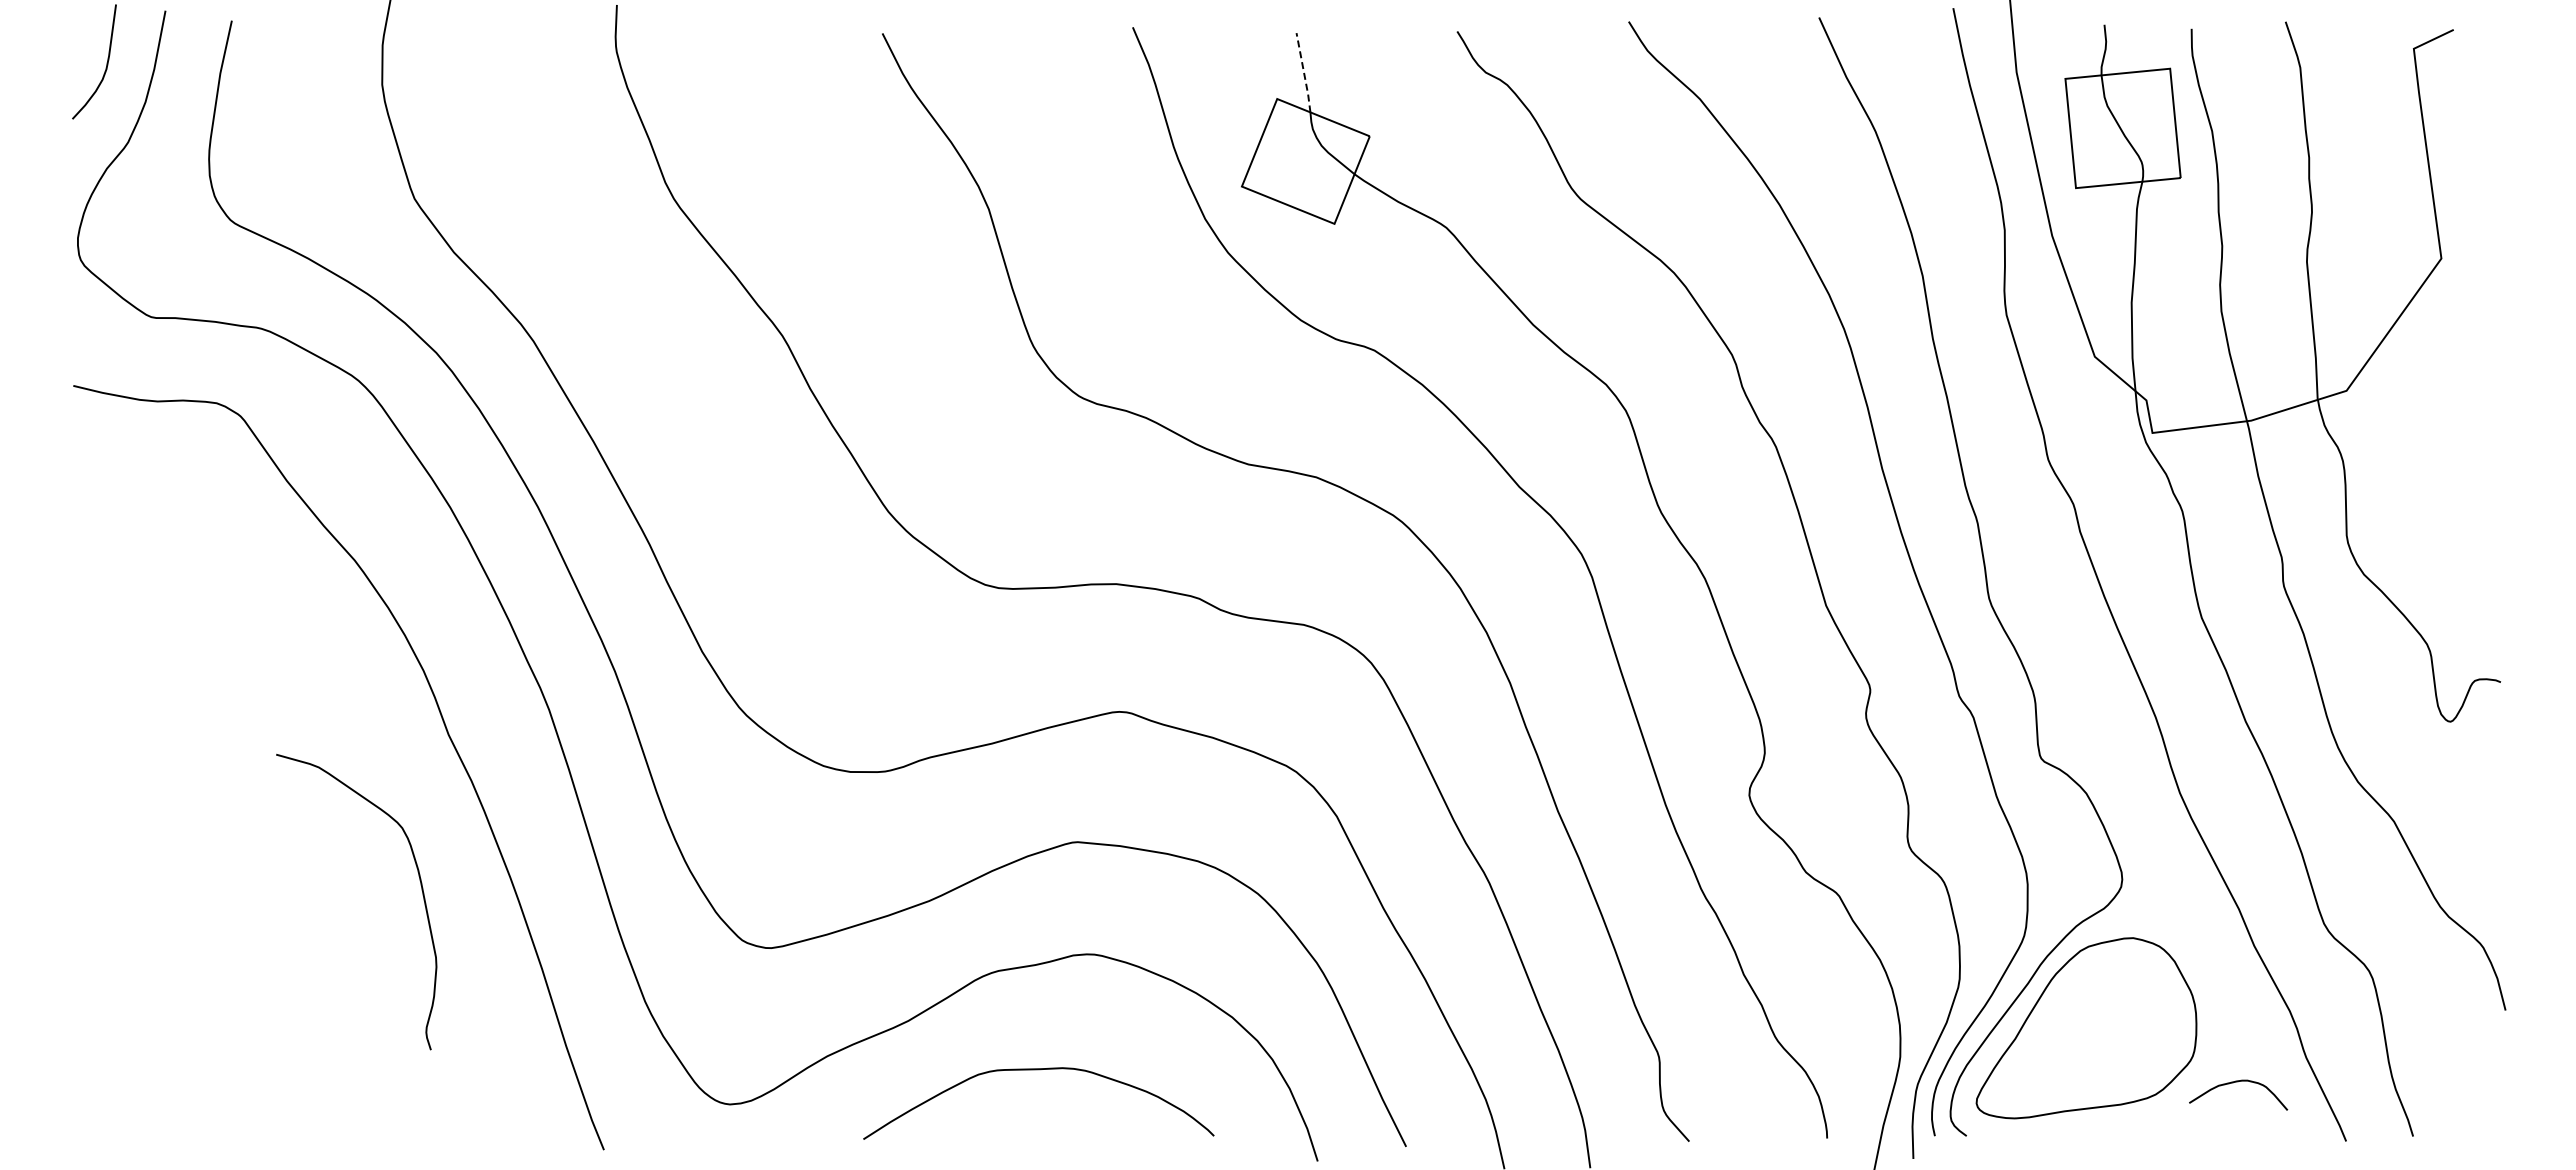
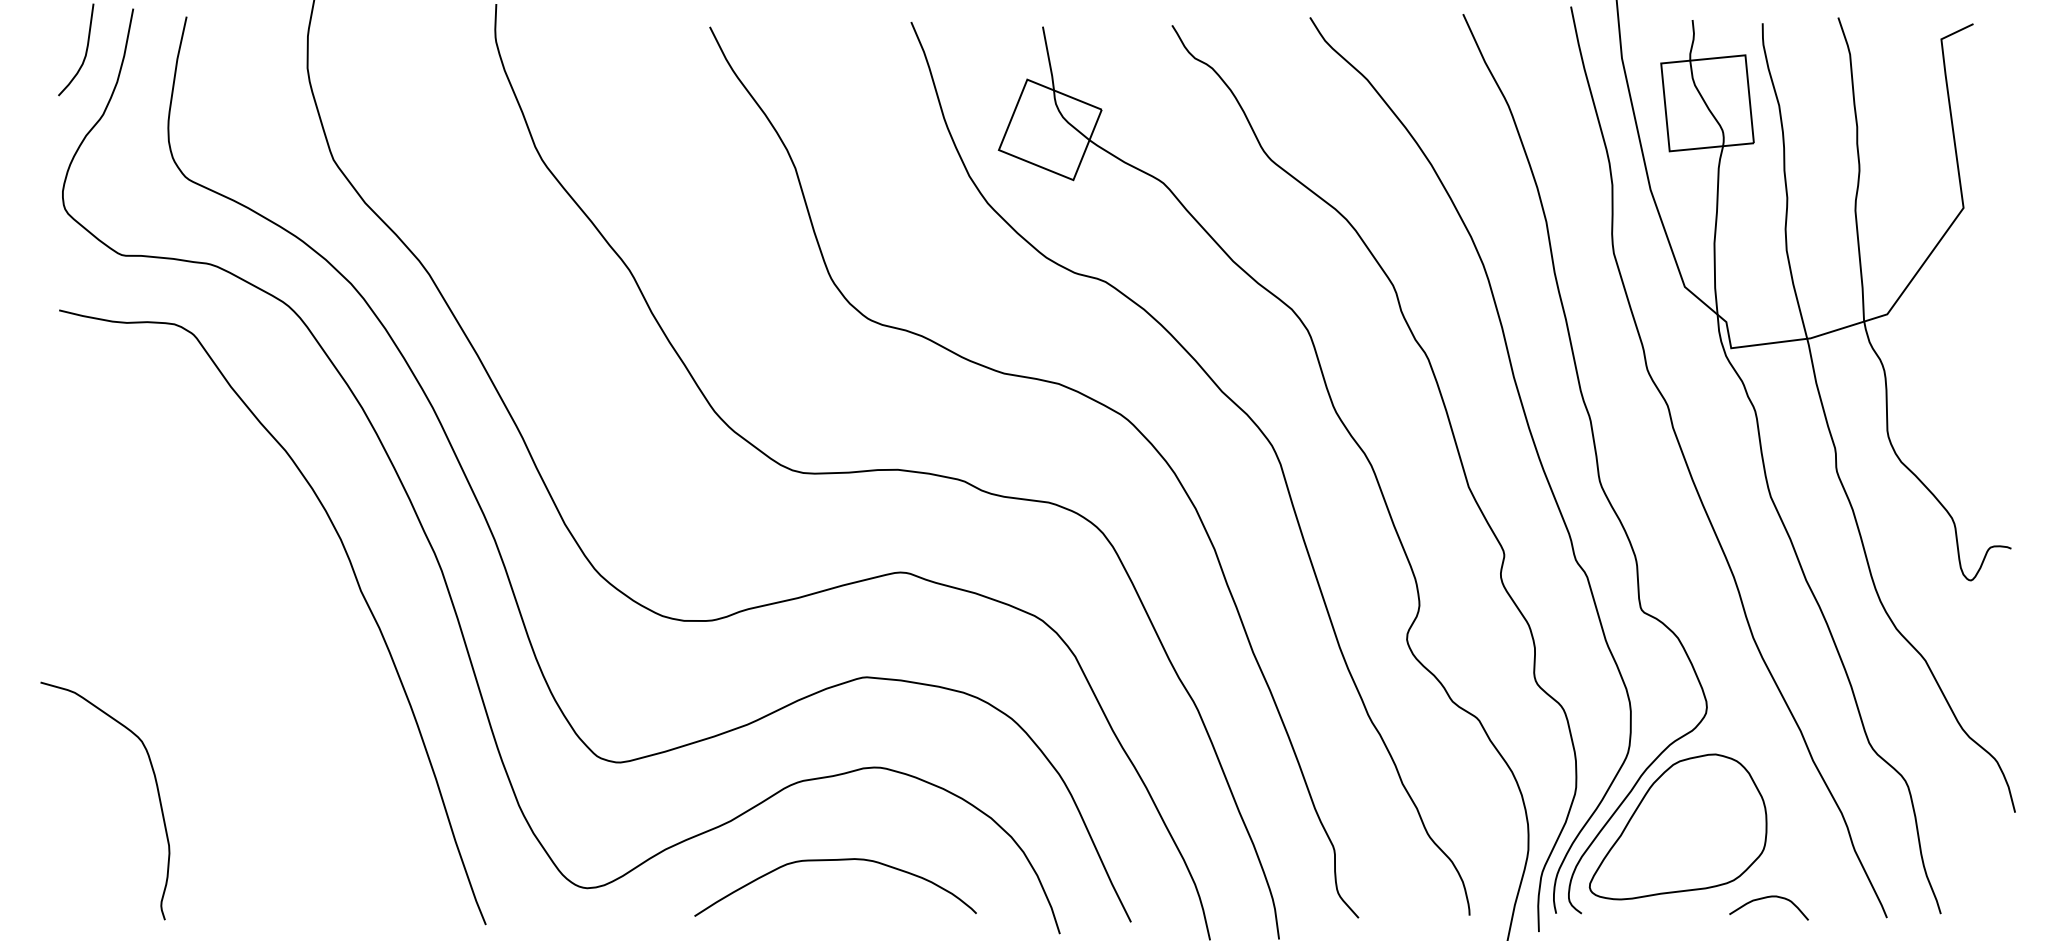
line: (1304, 73) -> (1049, 59), dashed -> solid
curve: (421, 890) -> (157, 791), moved
curve: (2238, 1082) -> (1769, 897), moved

